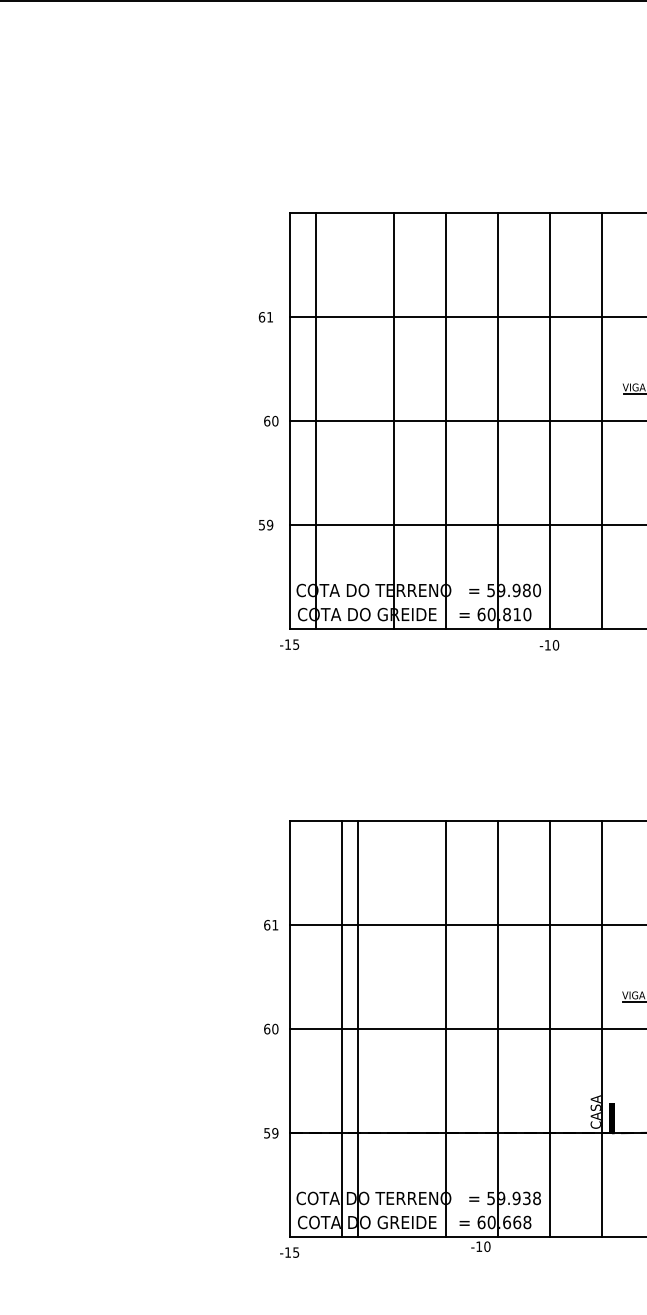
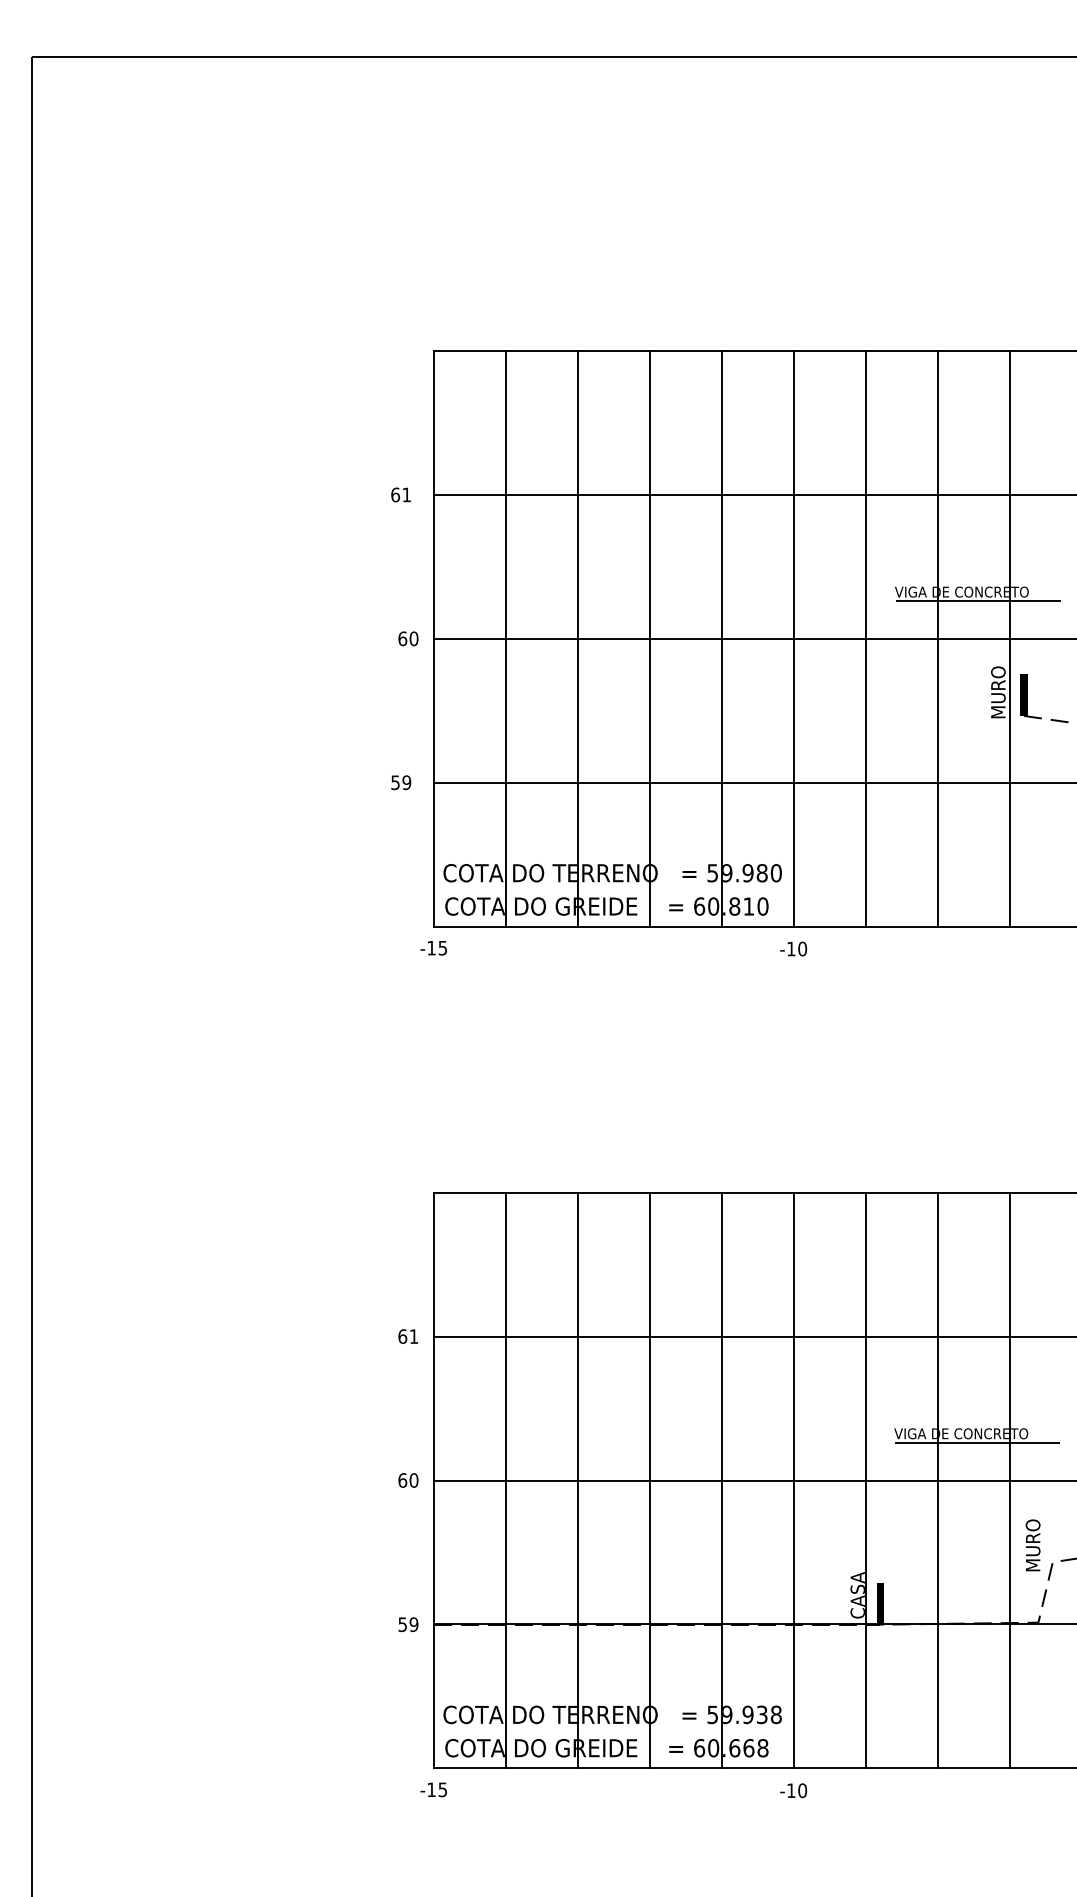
line: (316, 420) -> (506, 638), moved
line: (358, 1029) -> (578, 1480), moved
text: (480, 1246) -> (793, 1790), moved

